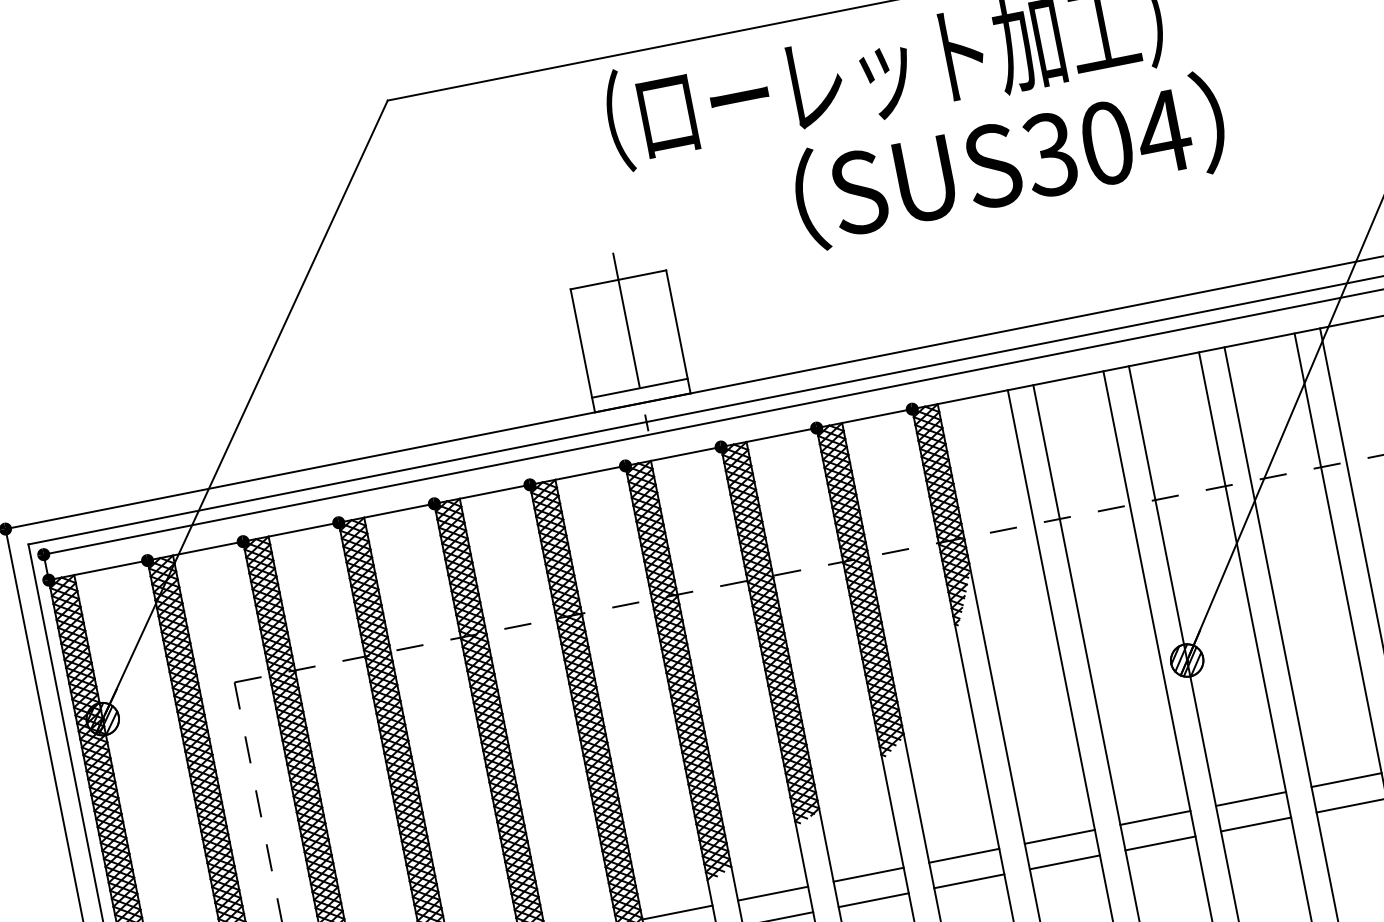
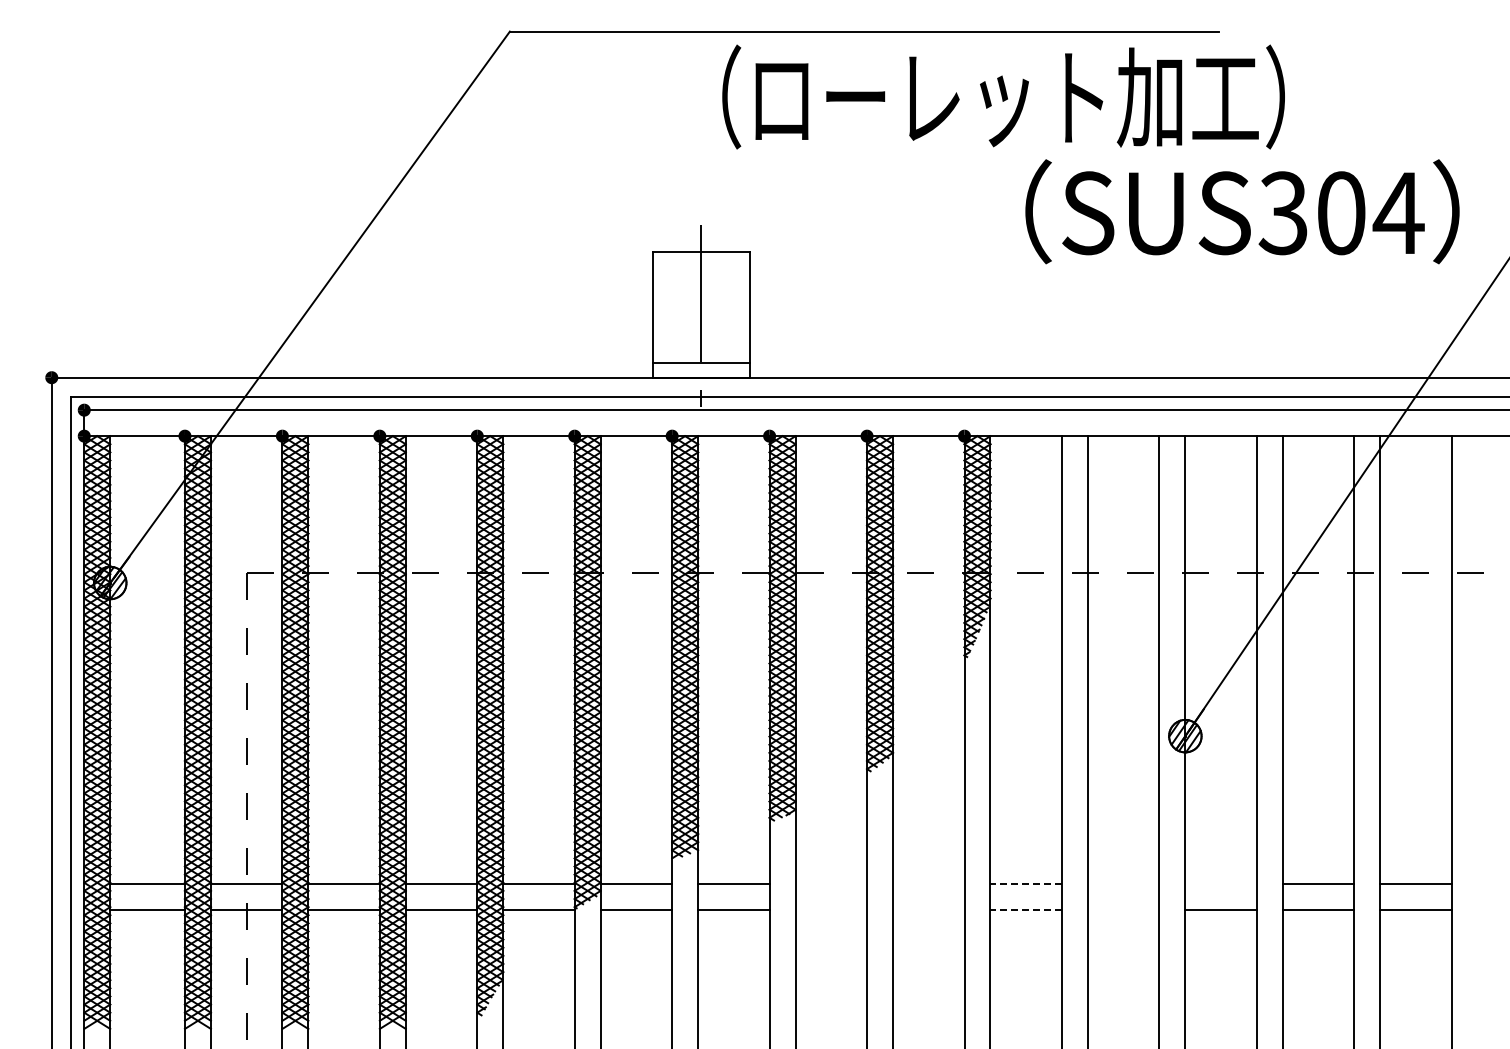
text: (1009, 160) -> (1242, 211), moved
line: (1250, 799) -> (1220, 884), removed
line: (1155, 818) -> (1123, 884), removed
line: (1060, 836) -> (1026, 884), solid -> dashed
line: (1160, 843) -> (1123, 910), removed
line: (964, 855) -> (928, 884), removed
line: (1065, 862) -> (1026, 910), solid -> dashed
line: (868, 874) -> (831, 884), removed
line: (969, 881) -> (928, 910), removed
line: (873, 900) -> (831, 910), removed

